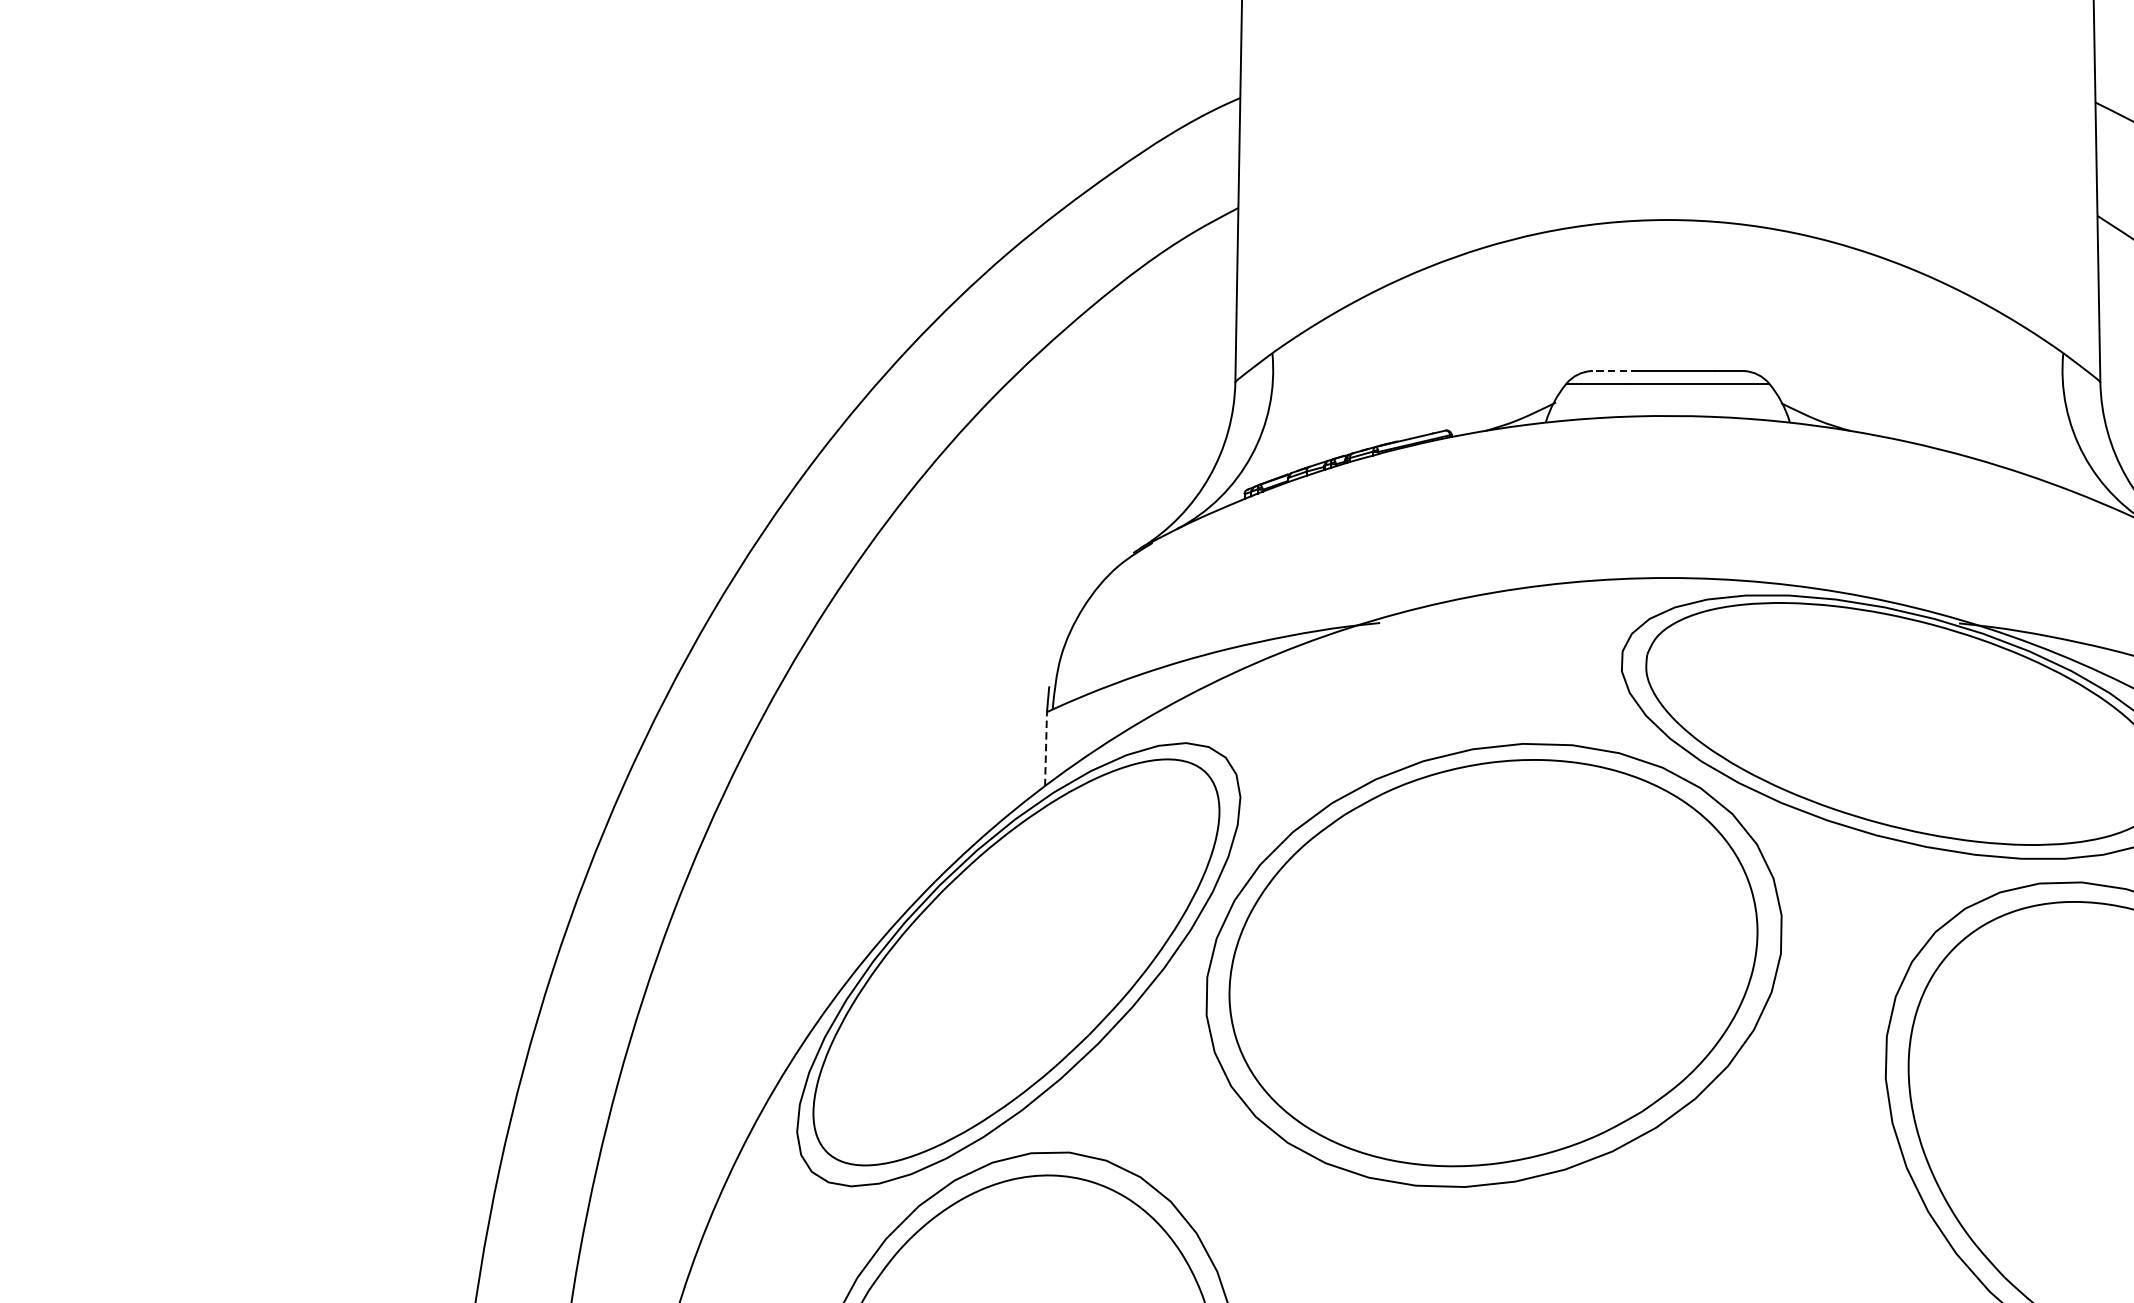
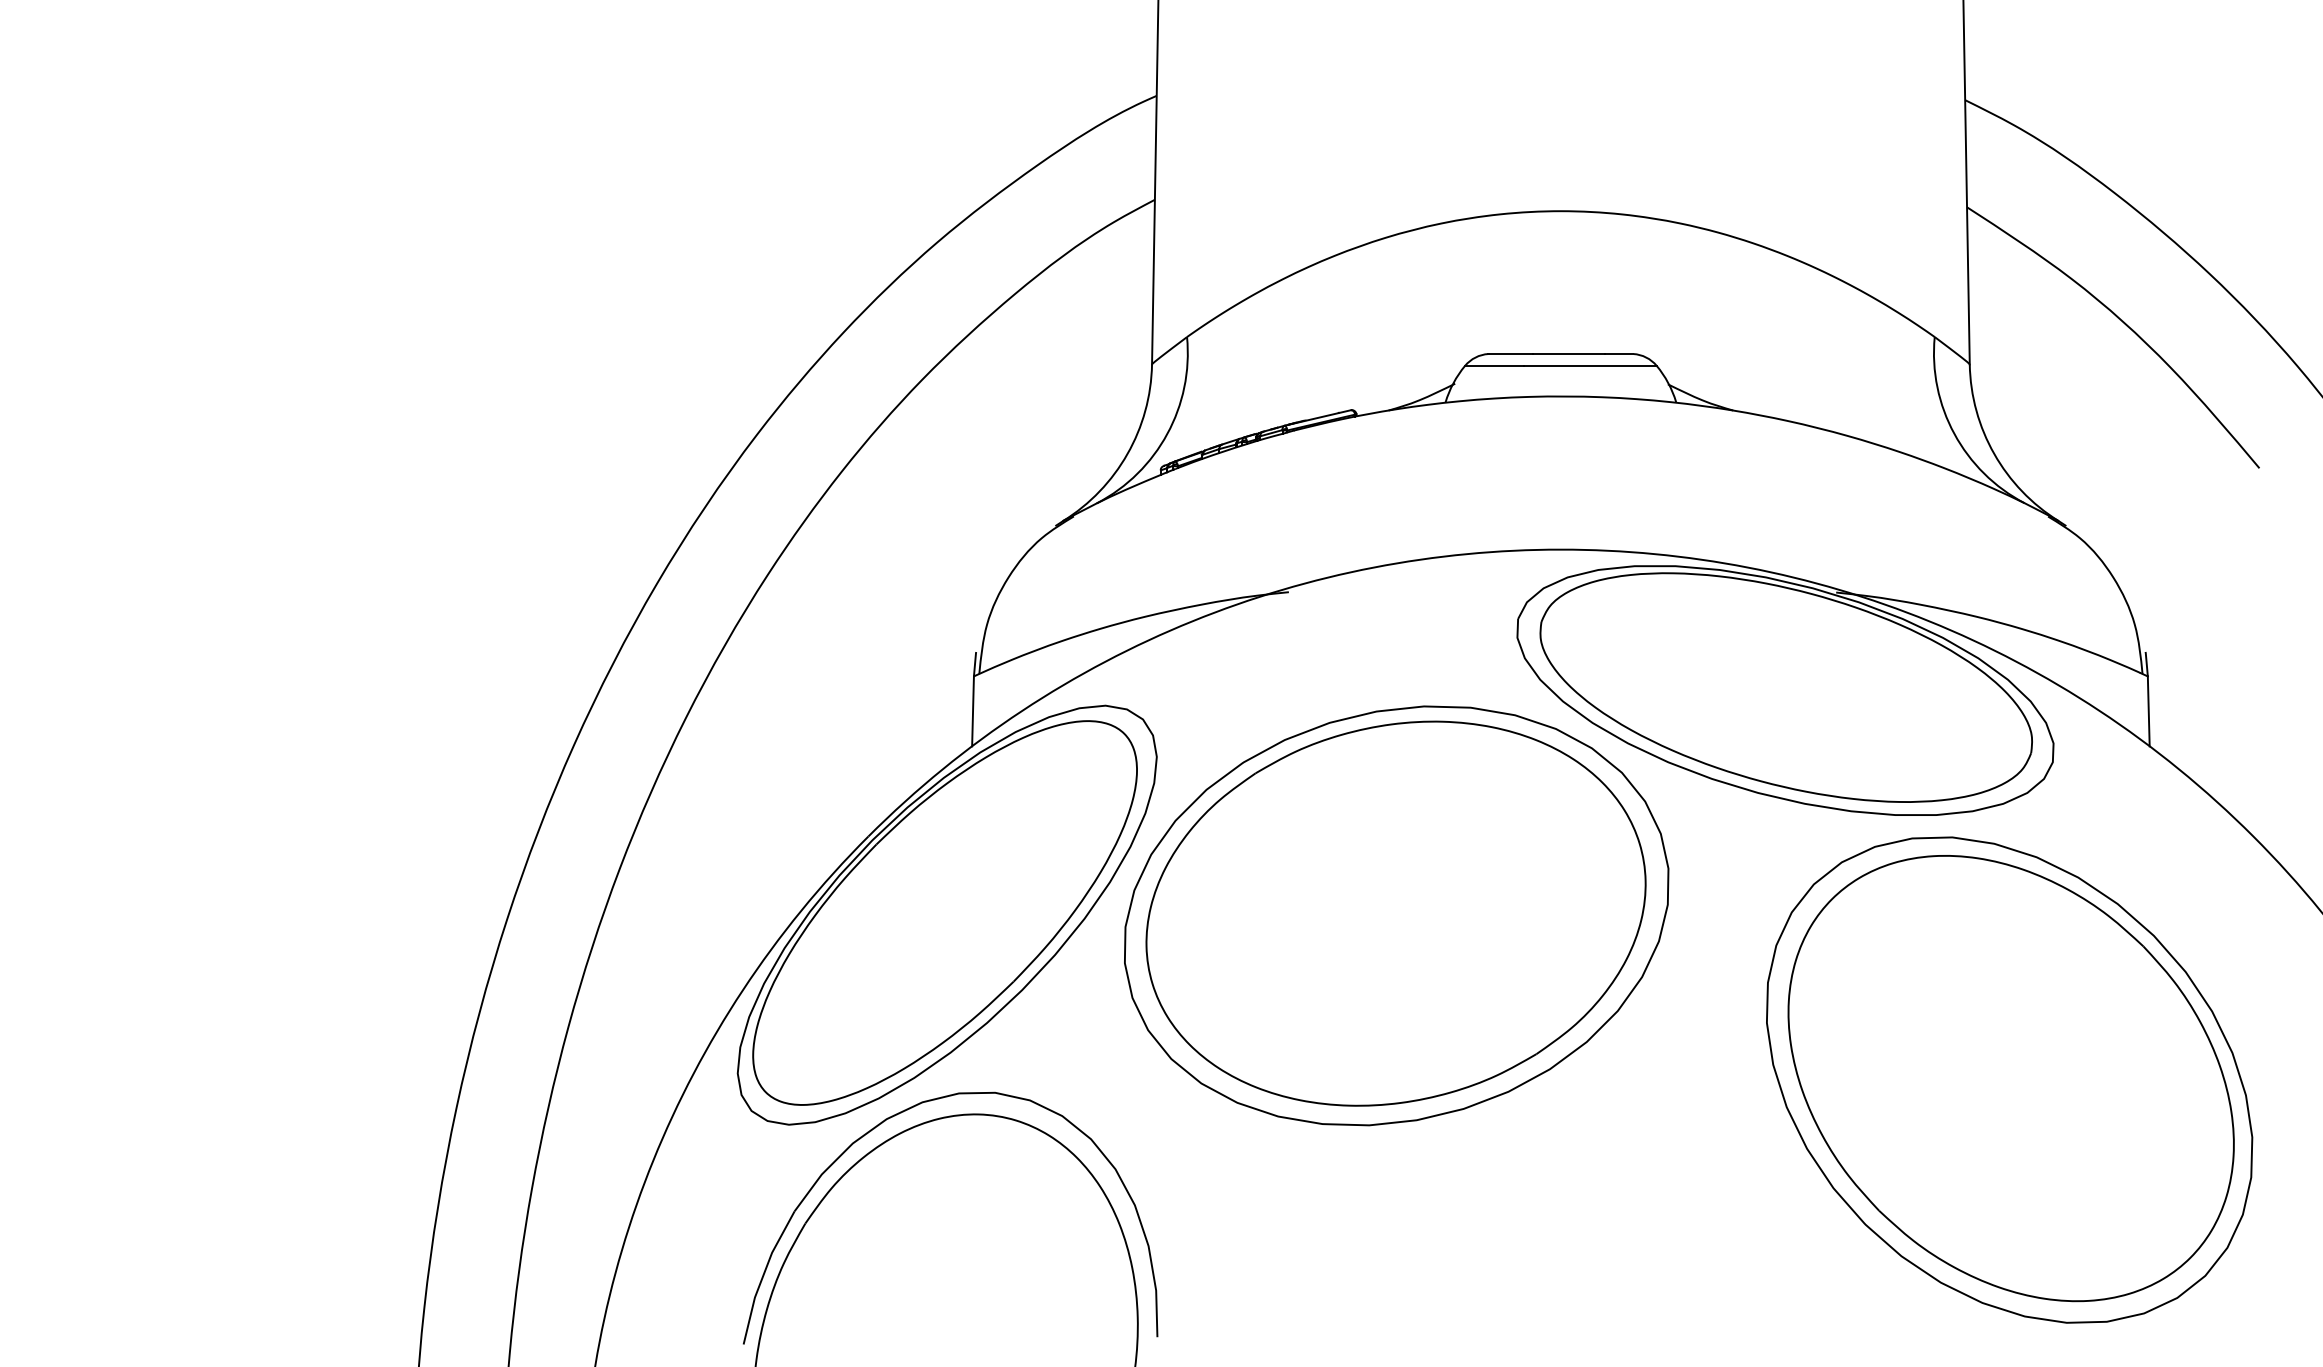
line: (1614, 371) -> (1510, 354), dashed -> solid
line: (1046, 748) -> (973, 710), dashed -> solid

